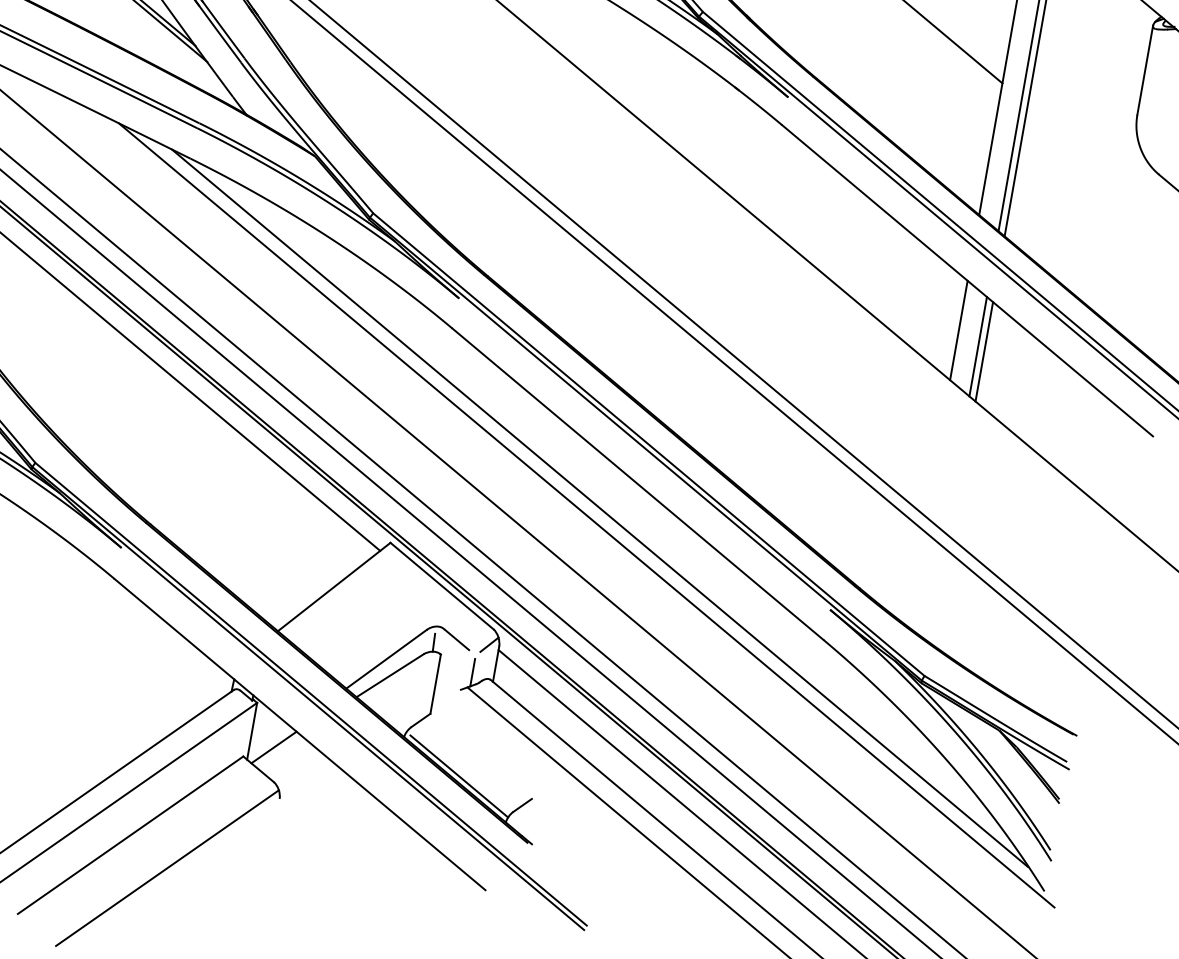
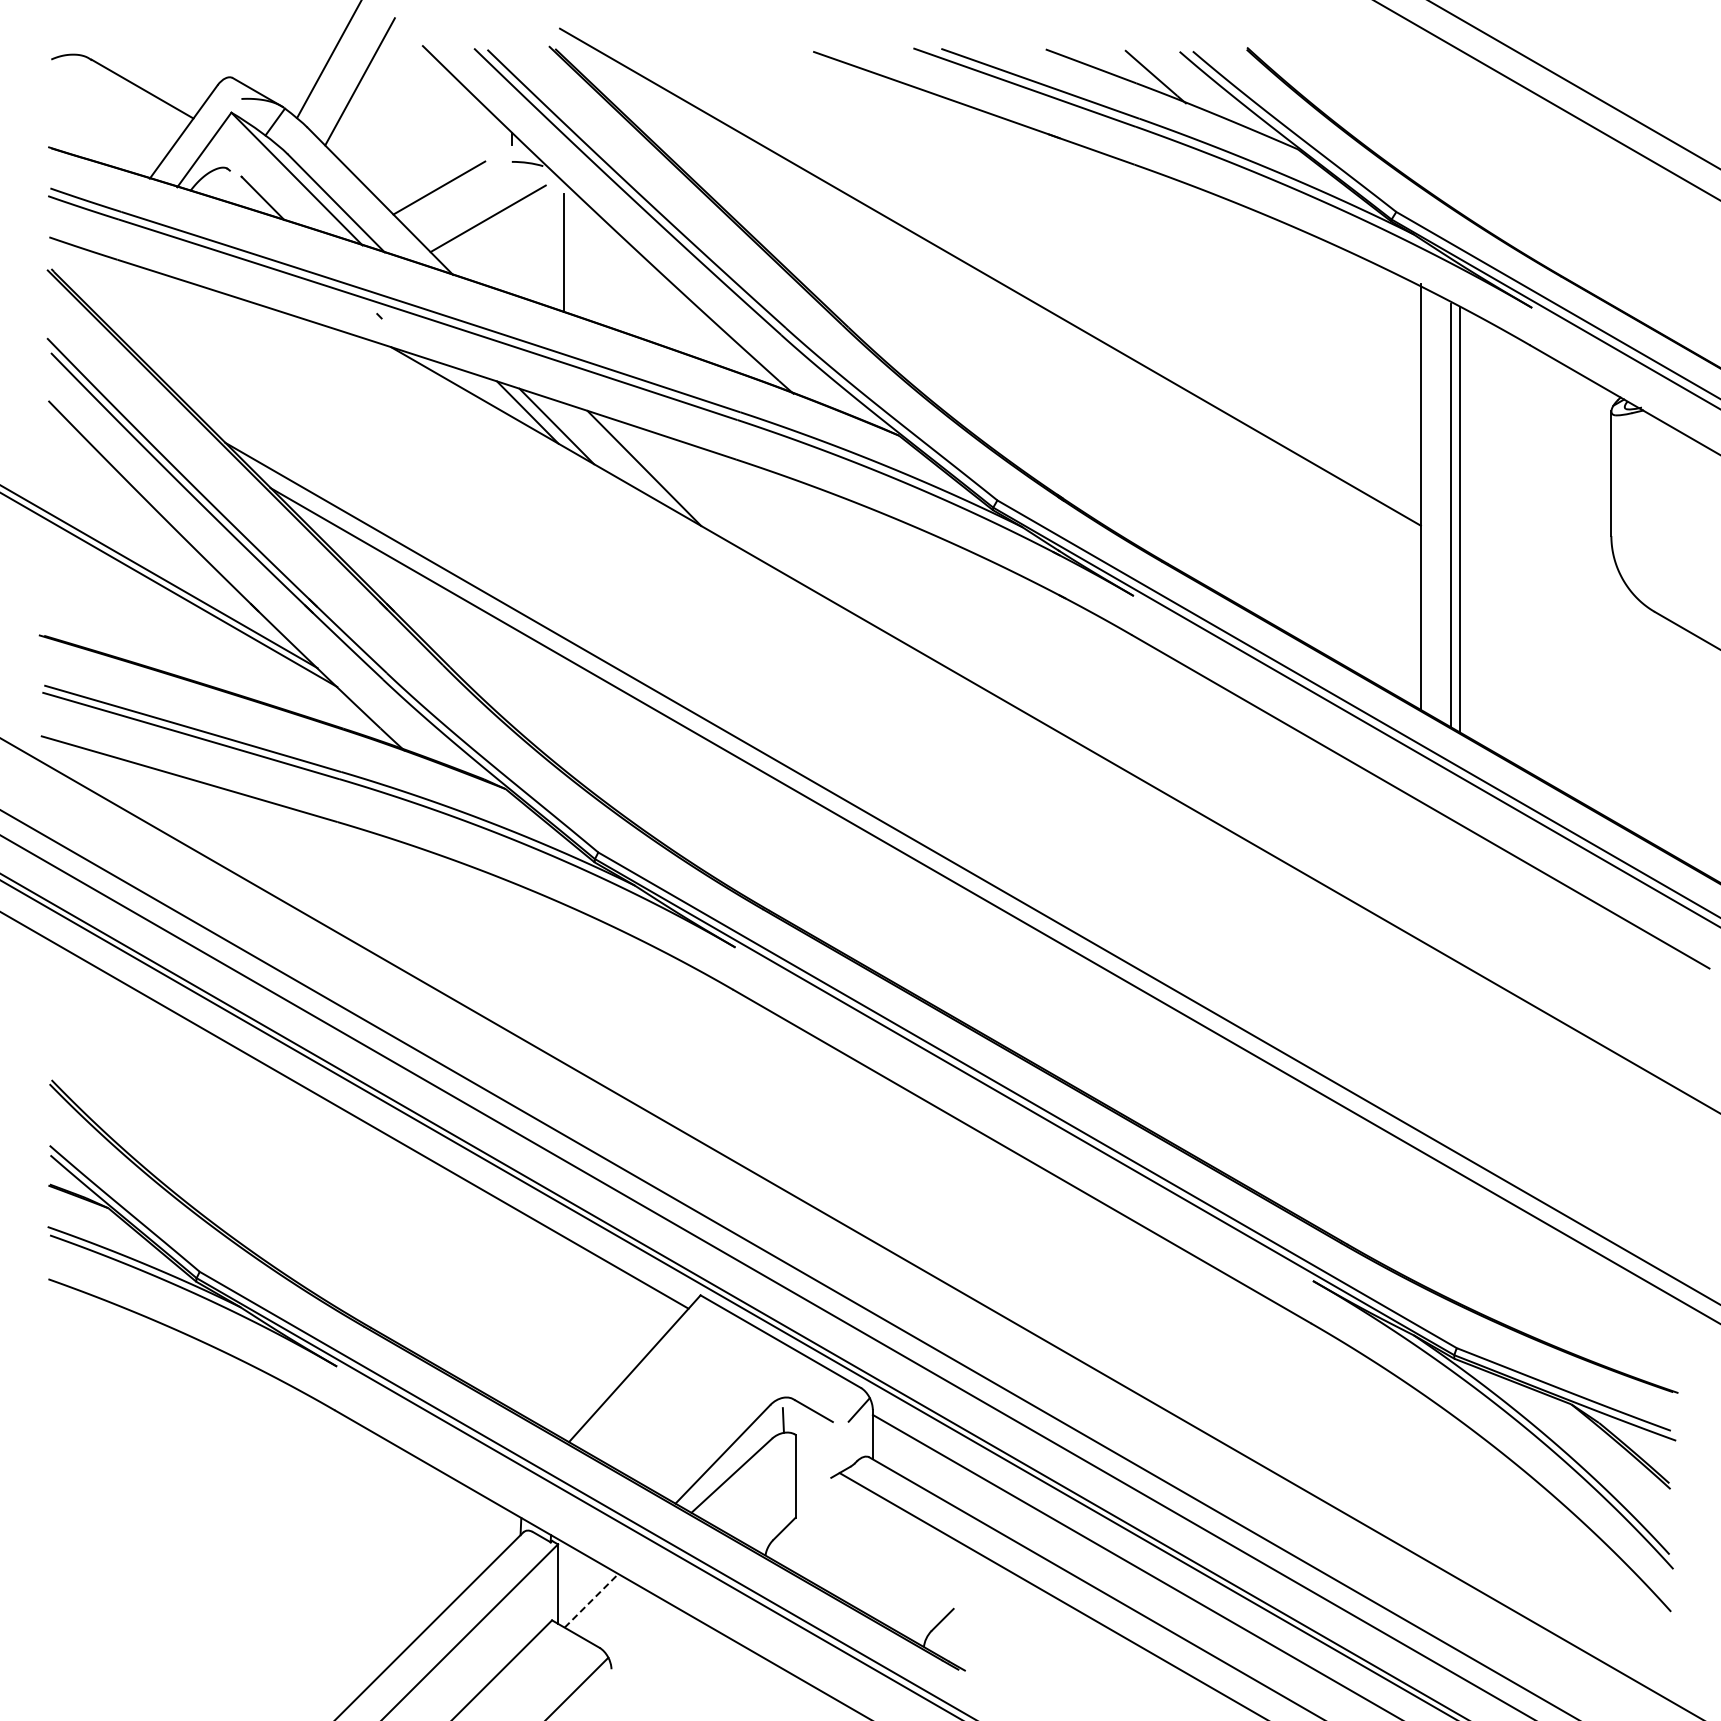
line: (958, 329) -> (1420, 870), removed
line: (977, 346) -> (1450, 888), removed
line: (984, 351) -> (1460, 893), removed
line: (599, 508) -> (976, 1198), removed
line: (586, 515) -> (959, 1211), removed
line: (472, 672) -> (843, 1451), removed
line: (274, 747) -> (591, 1600), solid -> dashed
line: (459, 776) -> (849, 1595), removed

